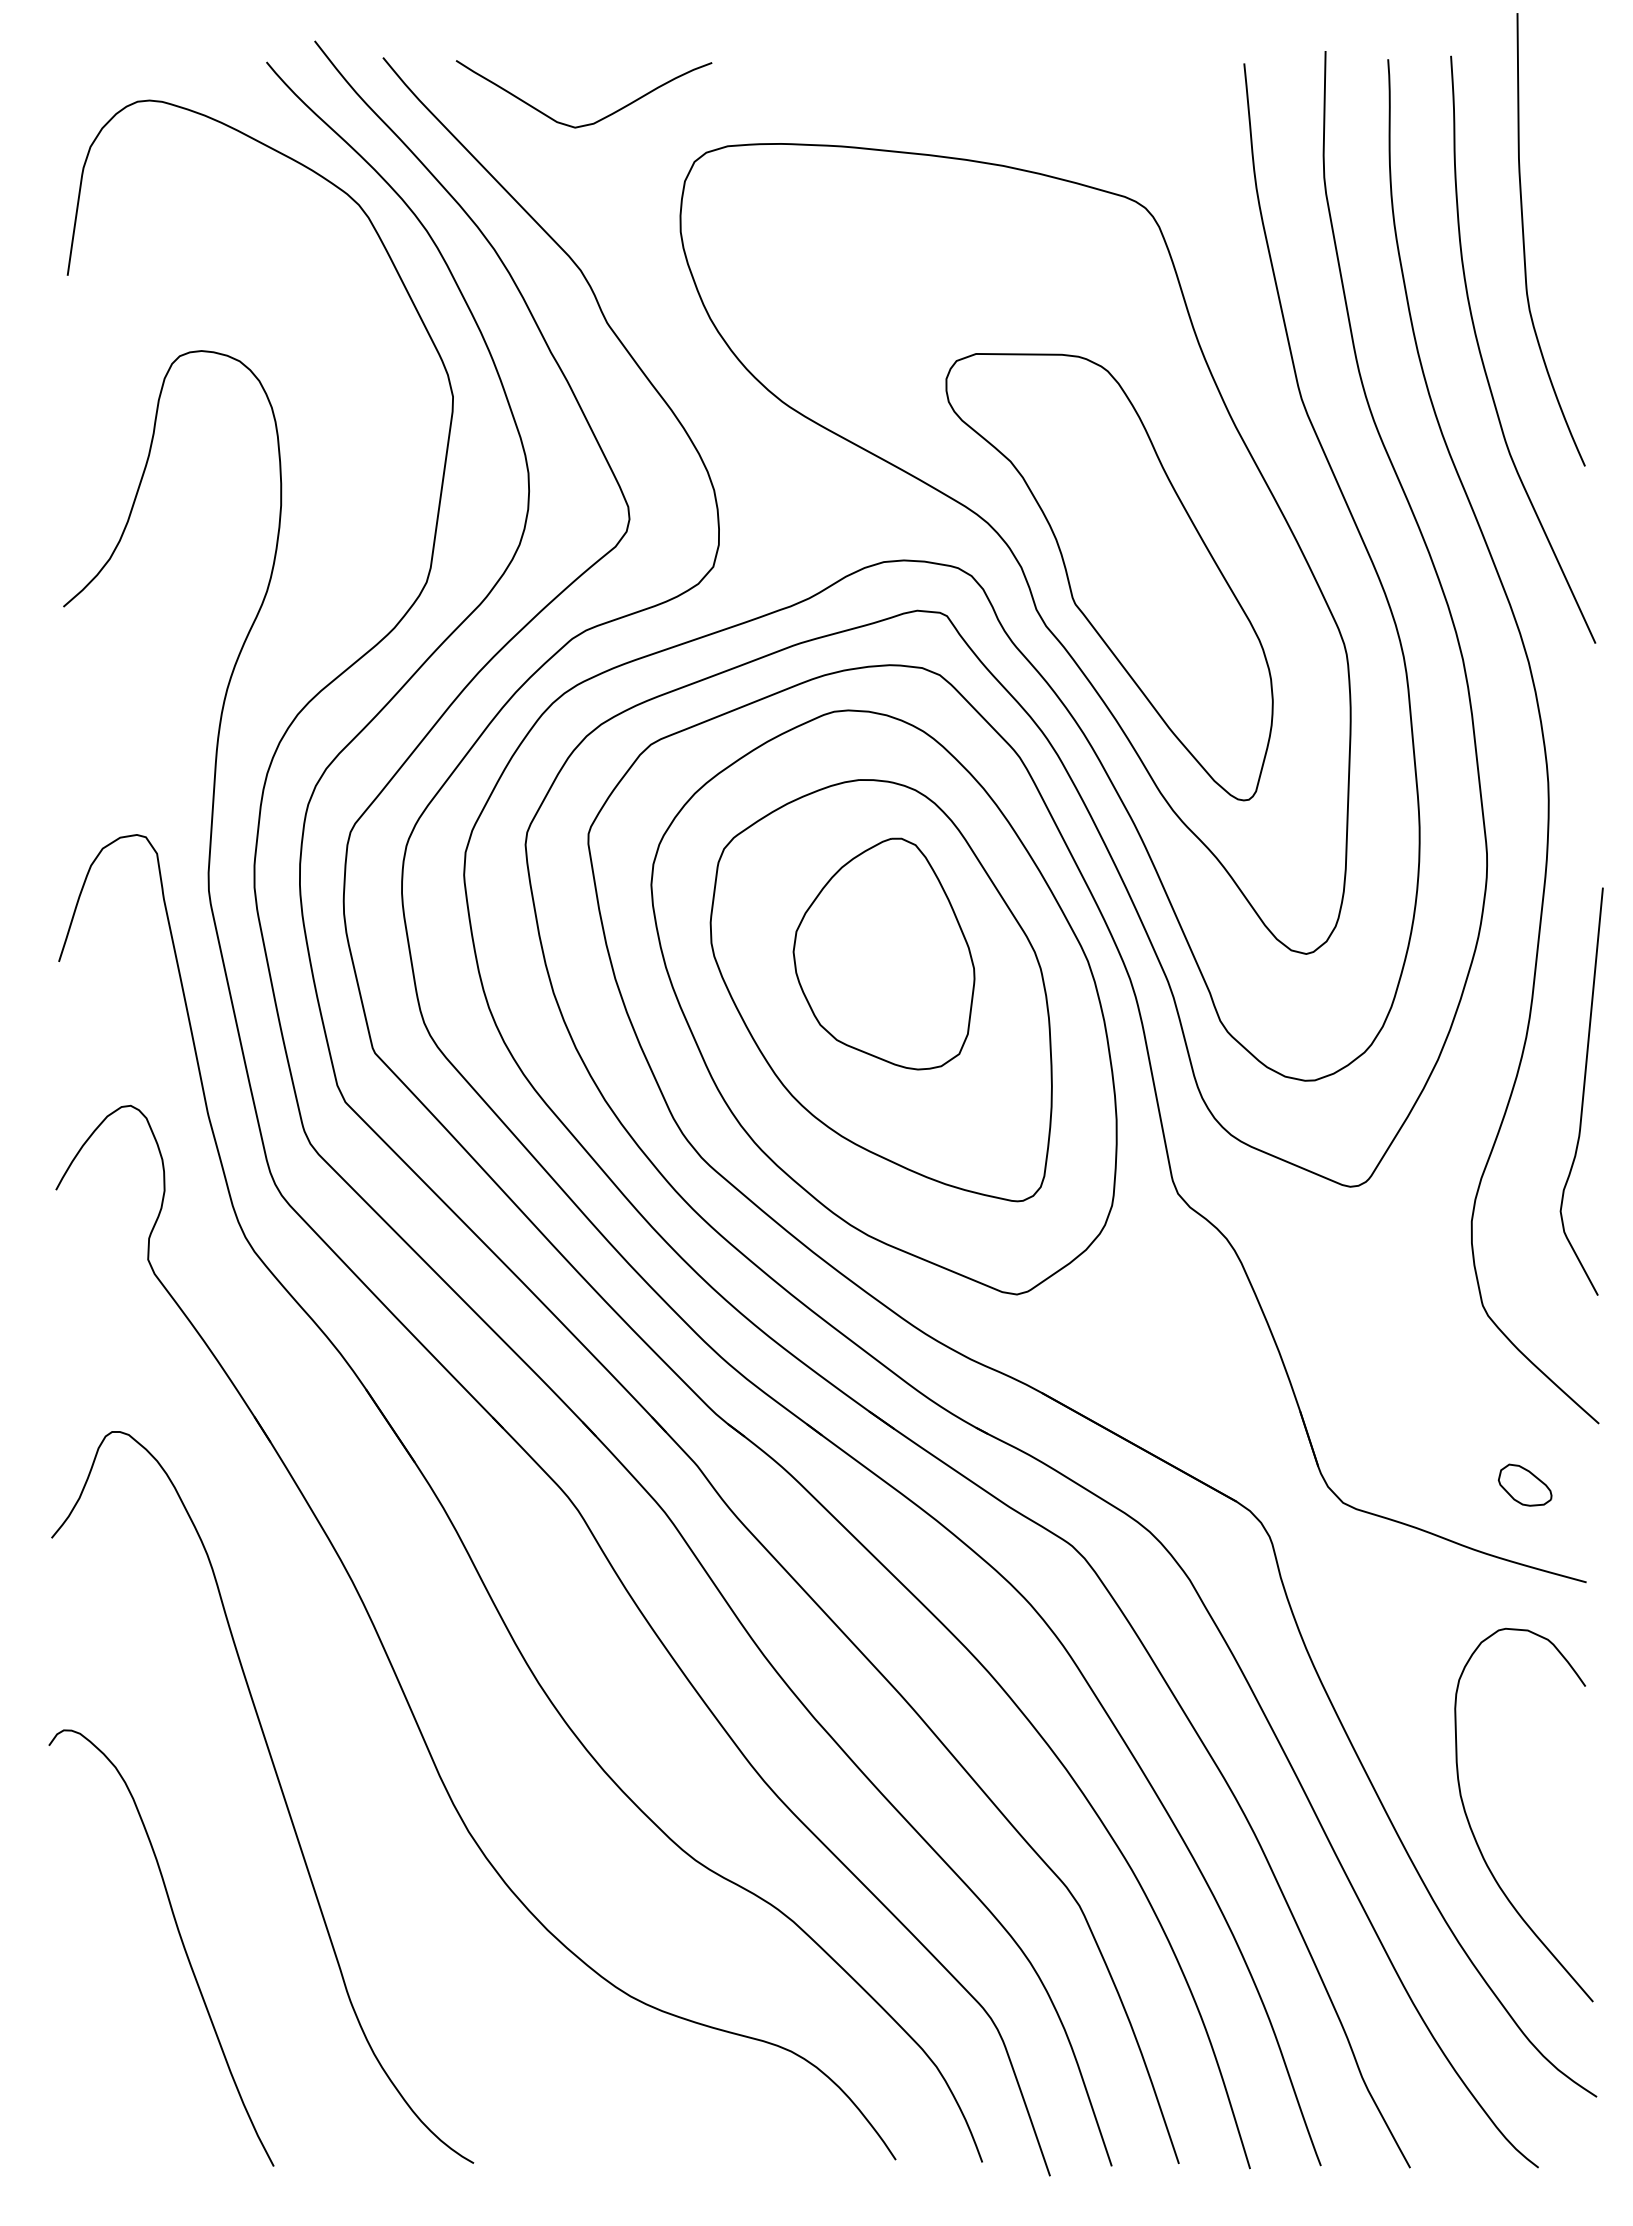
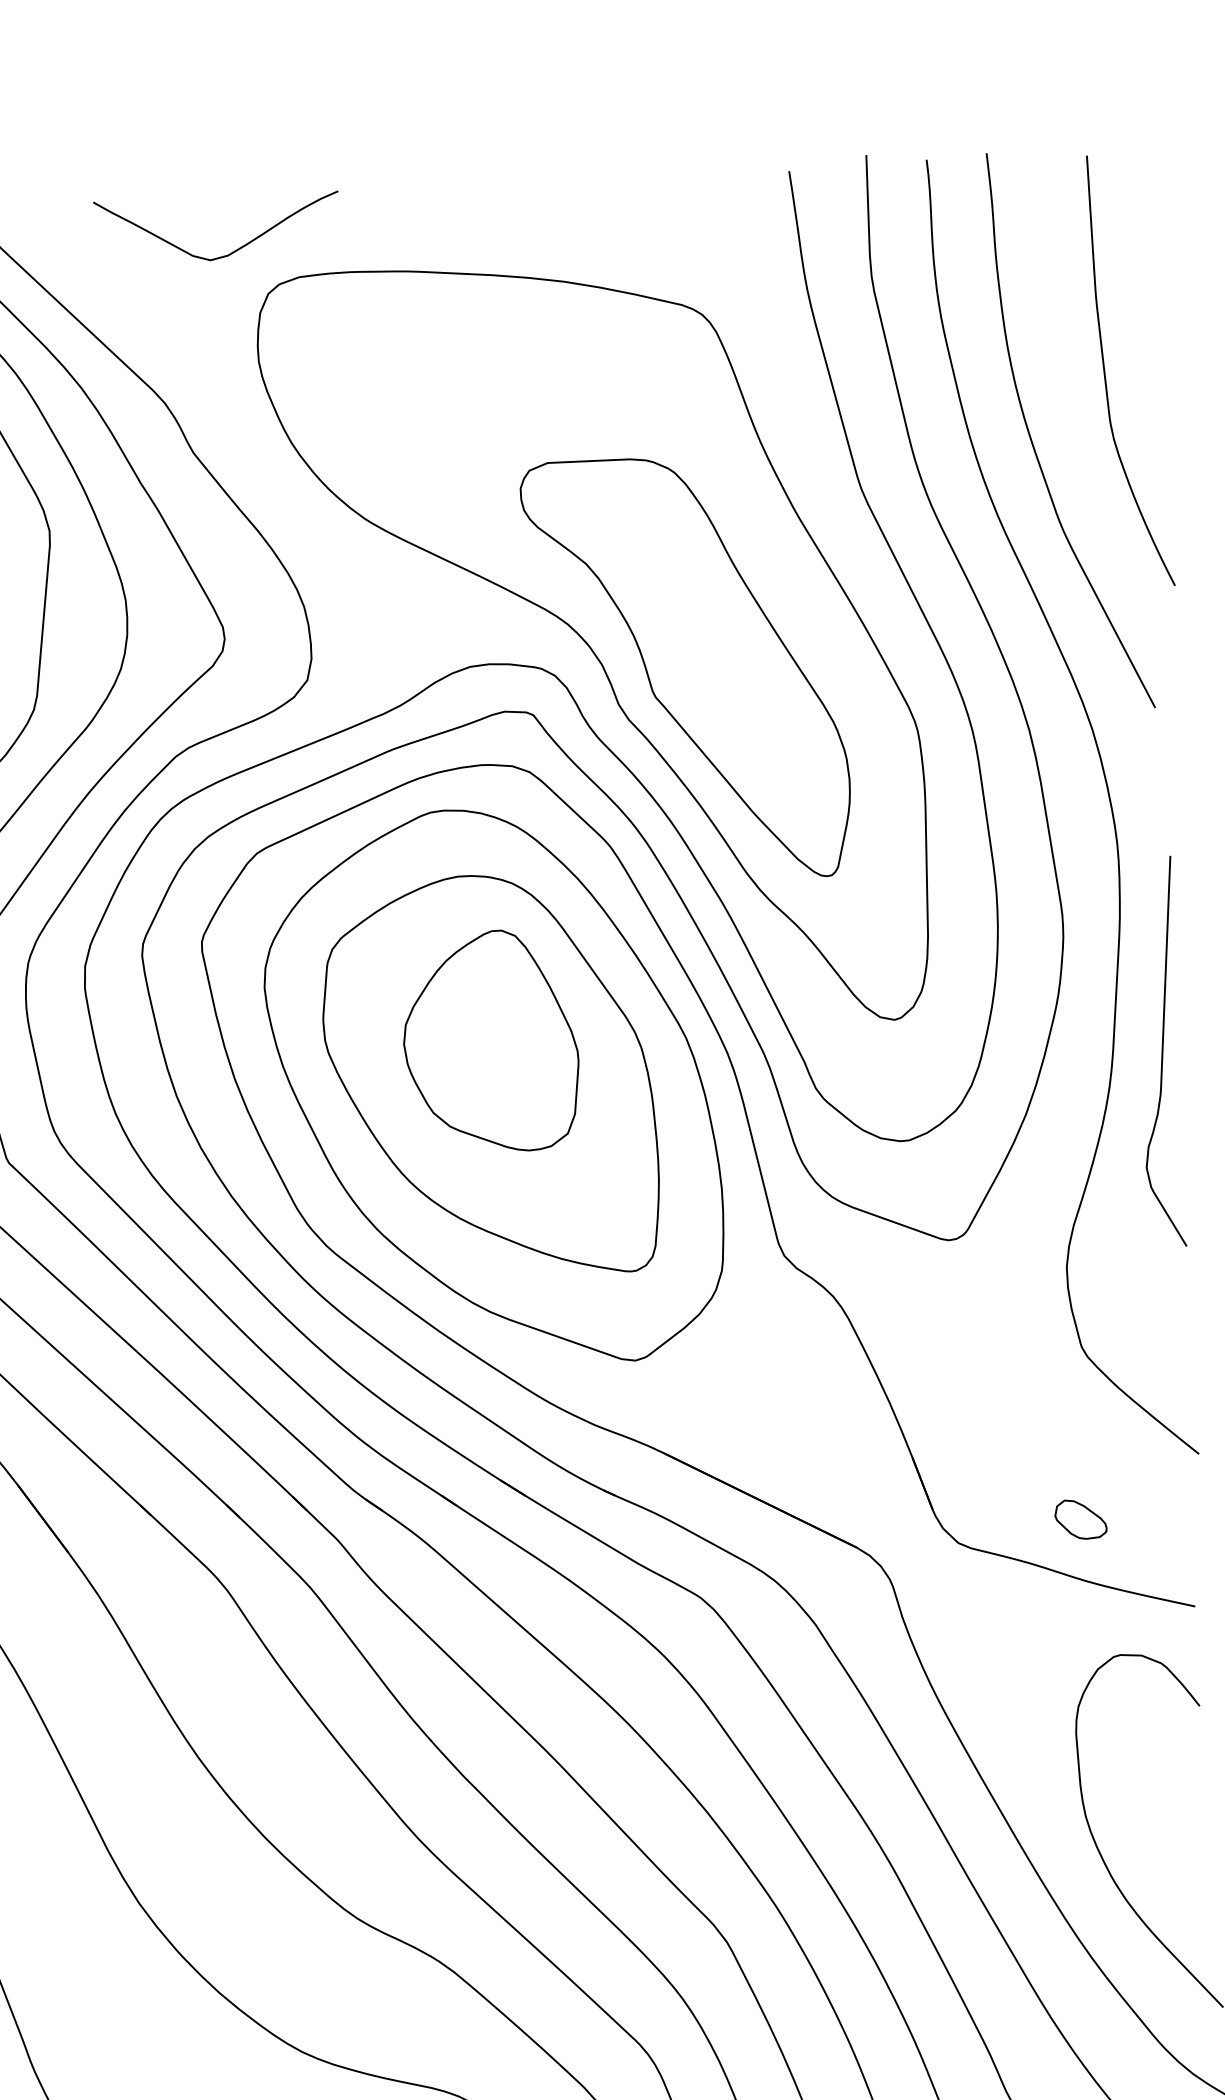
curve: (588, 123) -> (223, 255), moved
curve: (1524, 239) -> (1105, 371), moved
curve: (1582, 1091) -> (1161, 1051), moved
part: (1524, 1484) -> (1080, 1518), moved

